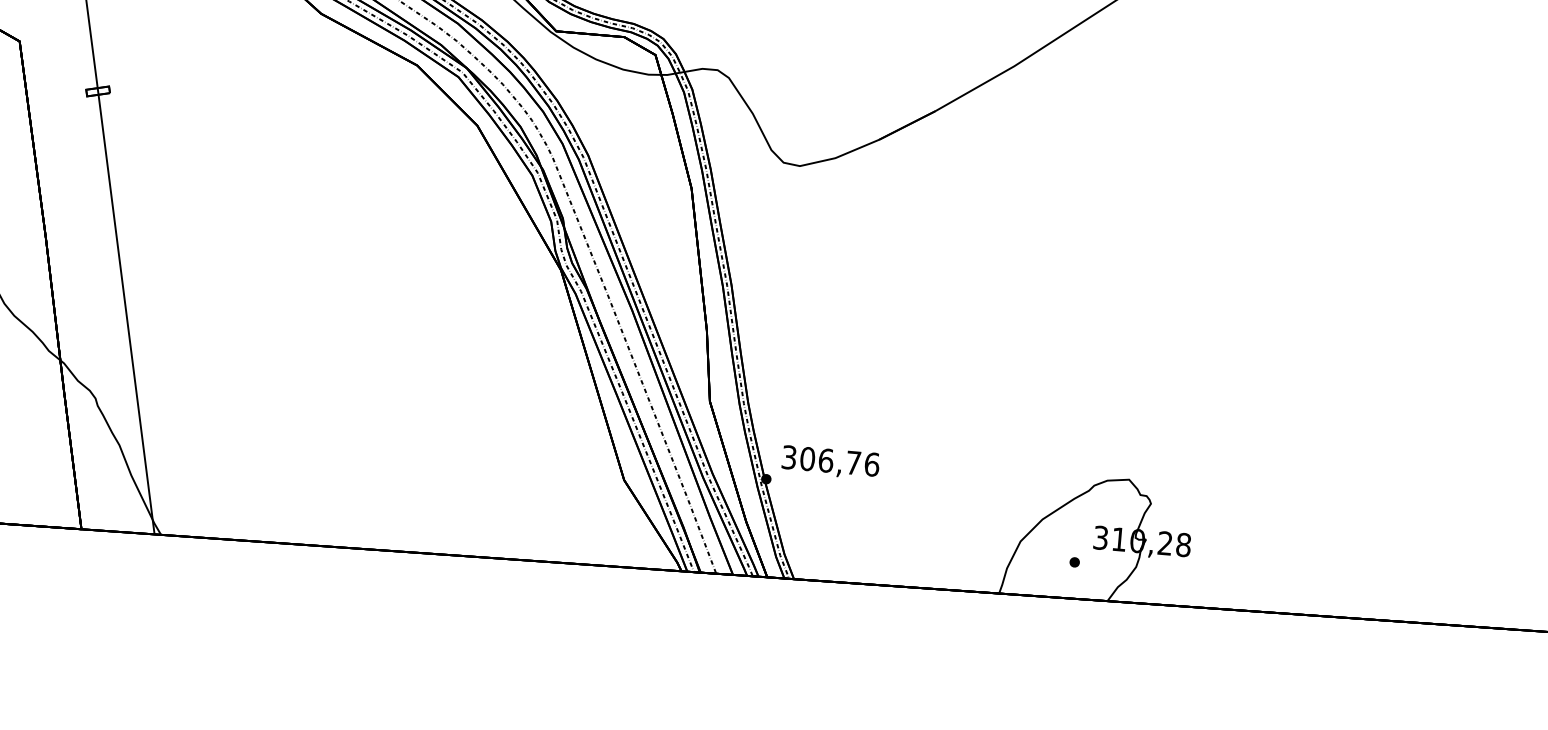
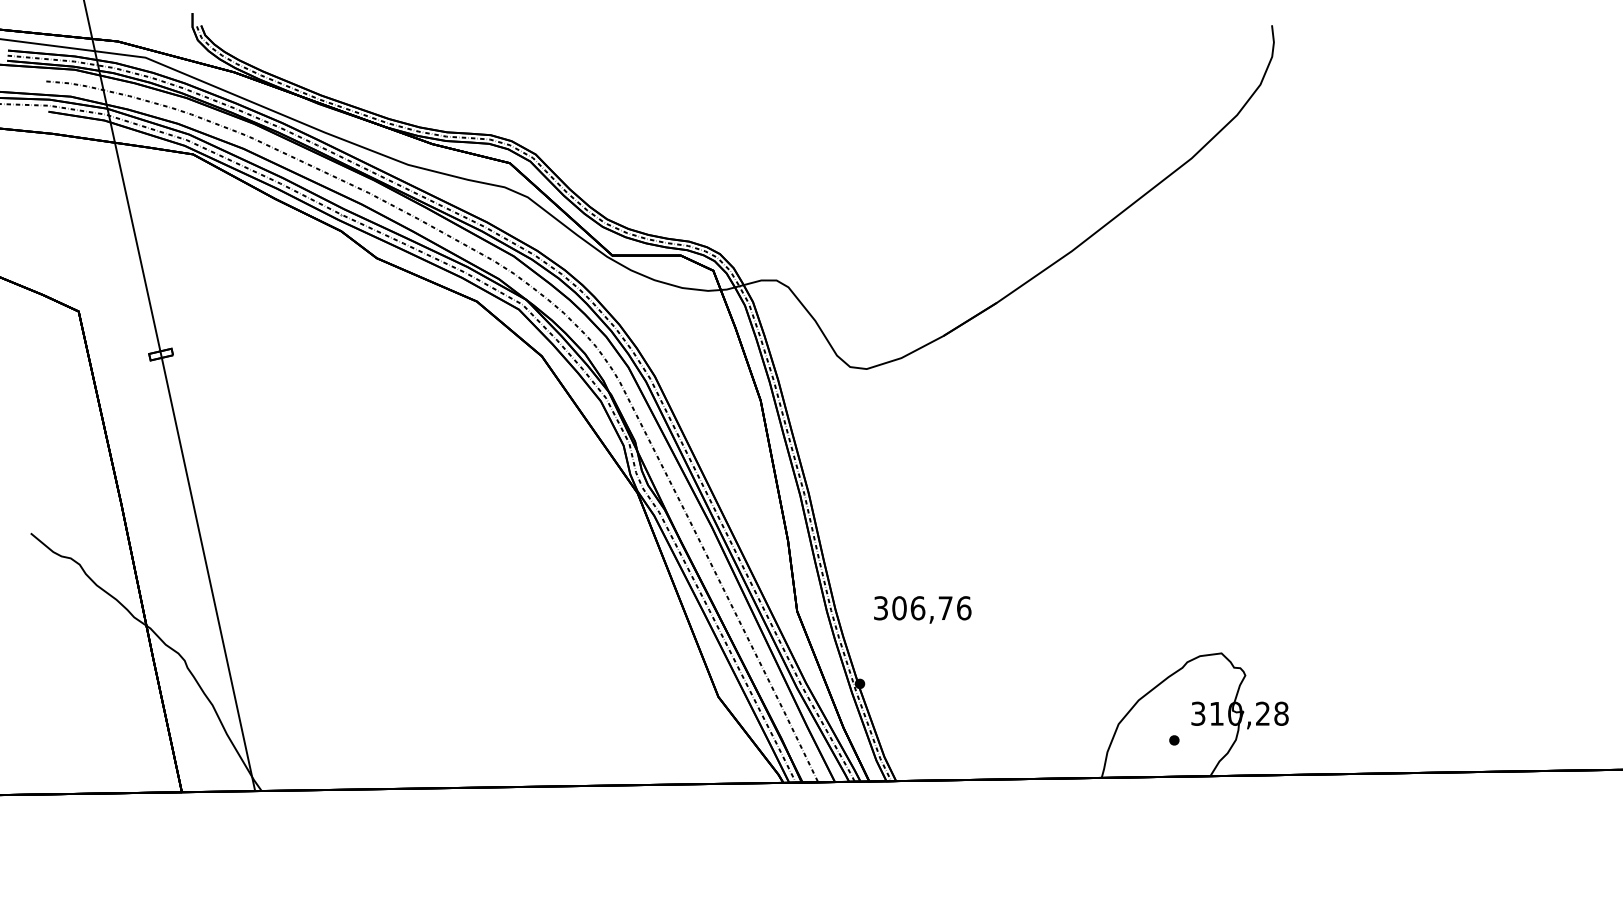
text: (830, 462) -> (922, 609), moved

